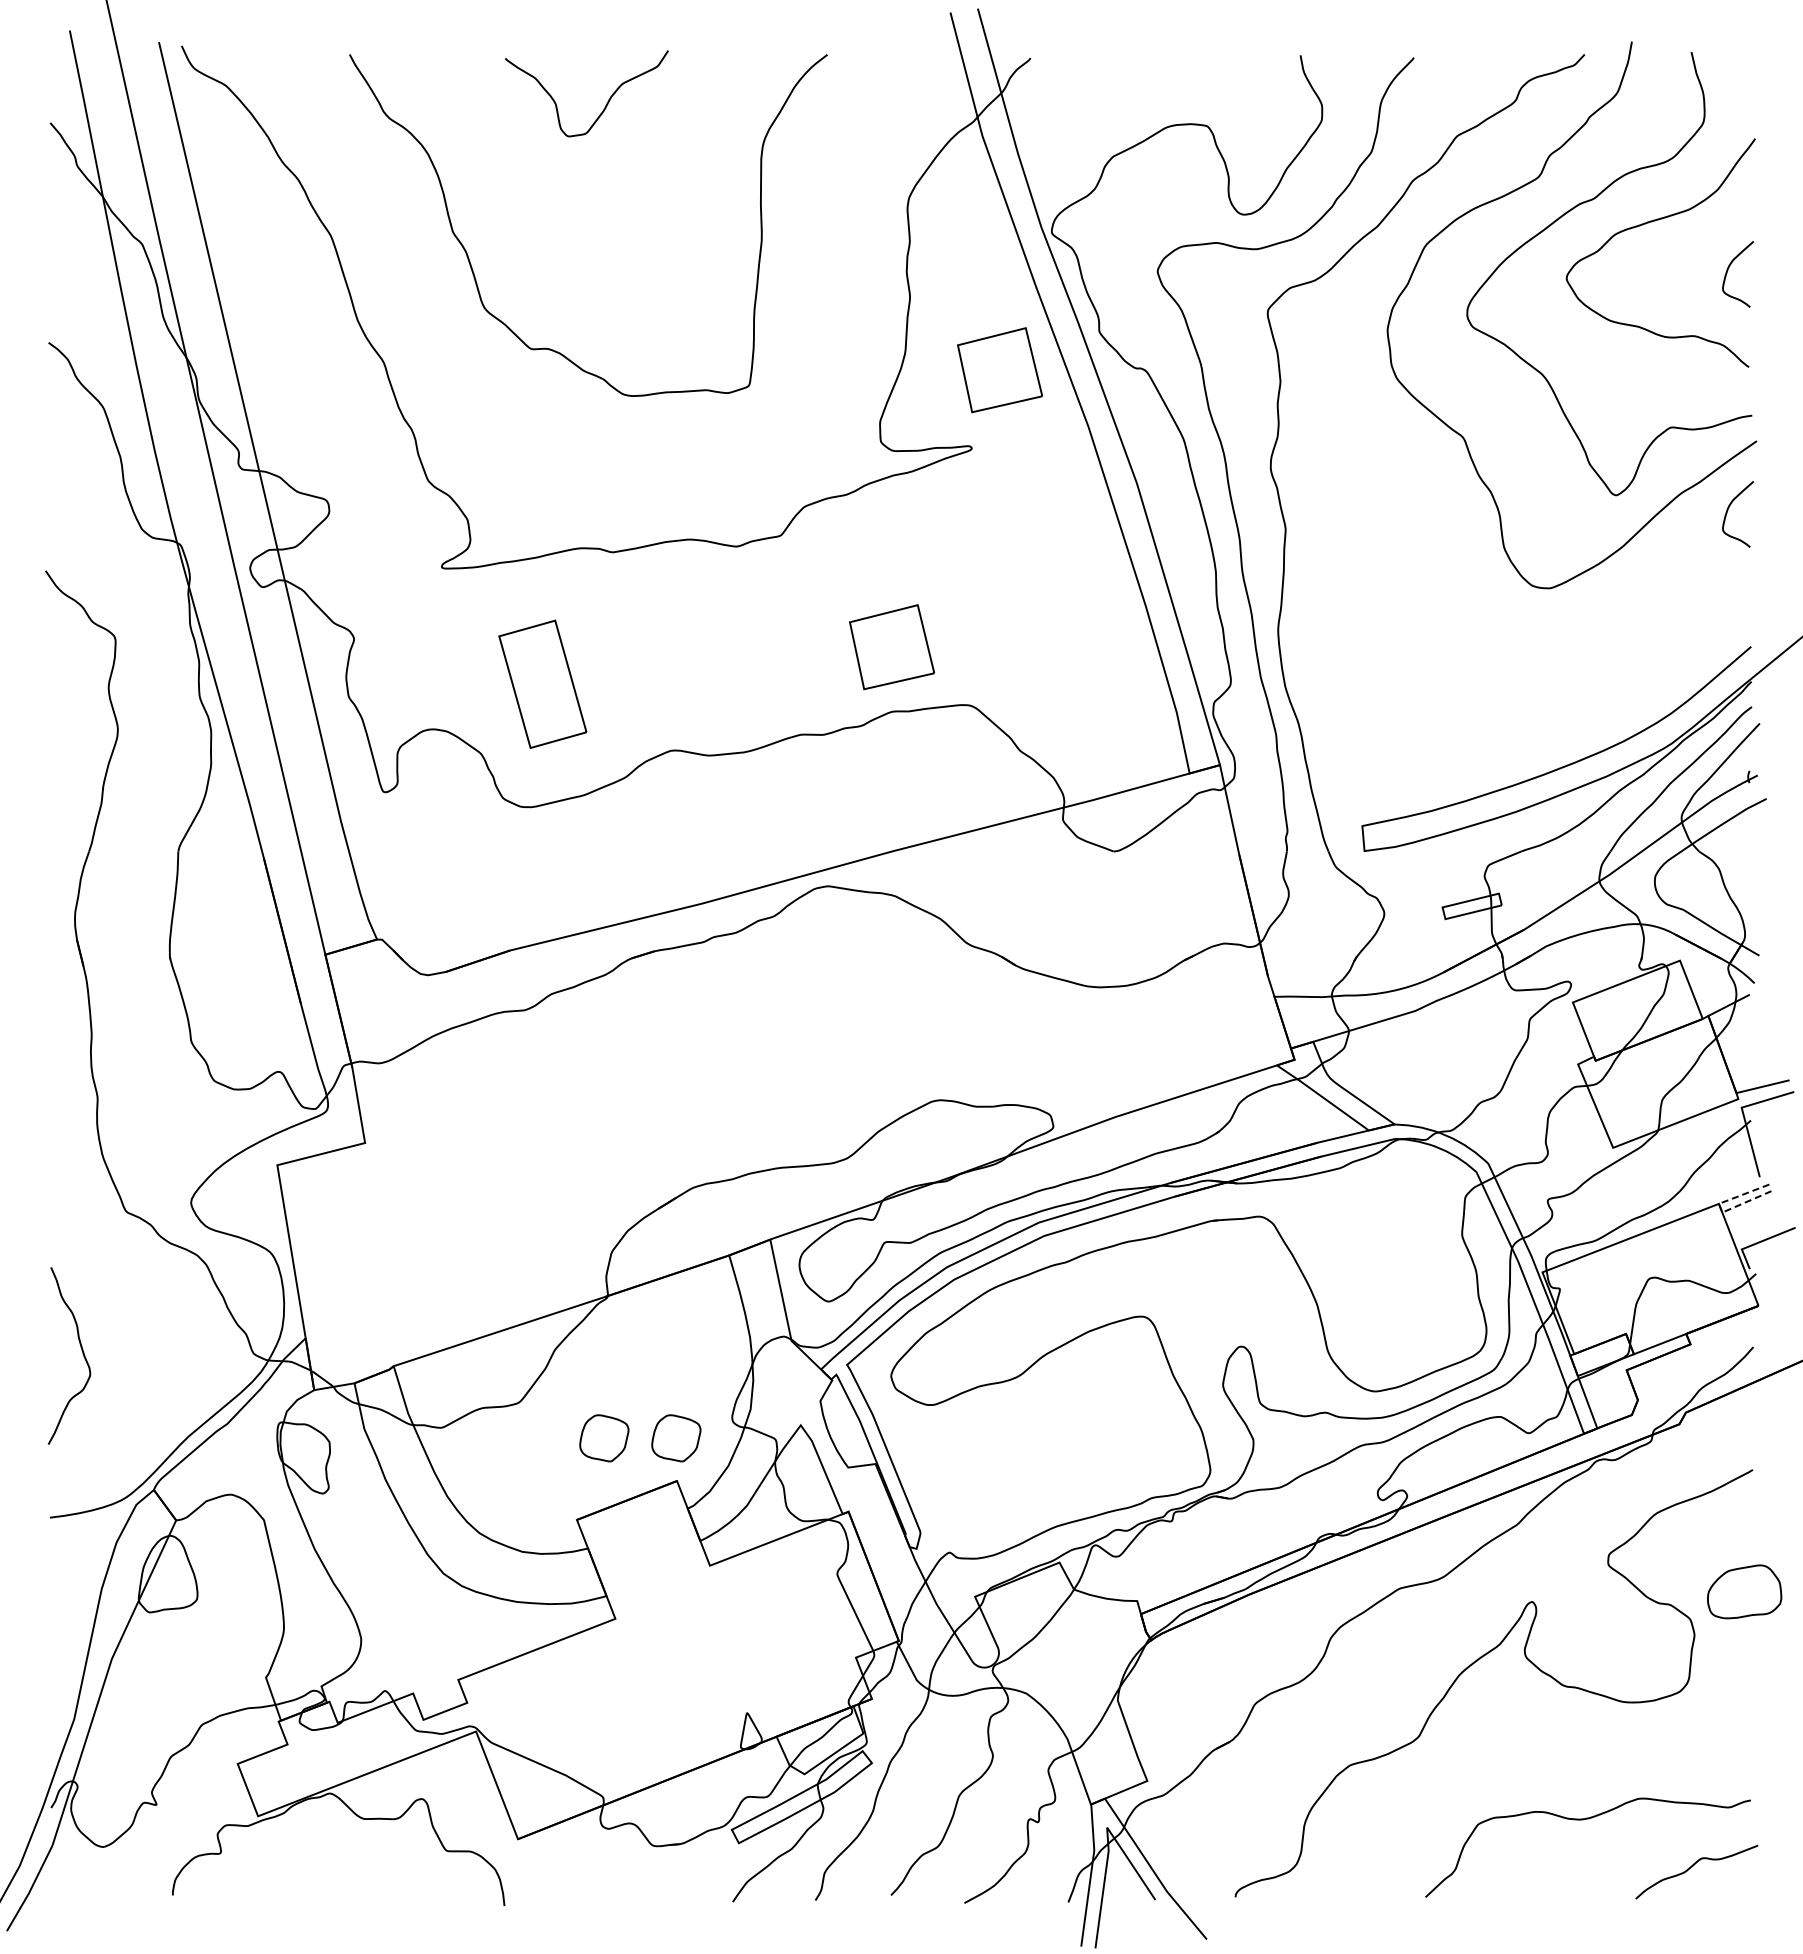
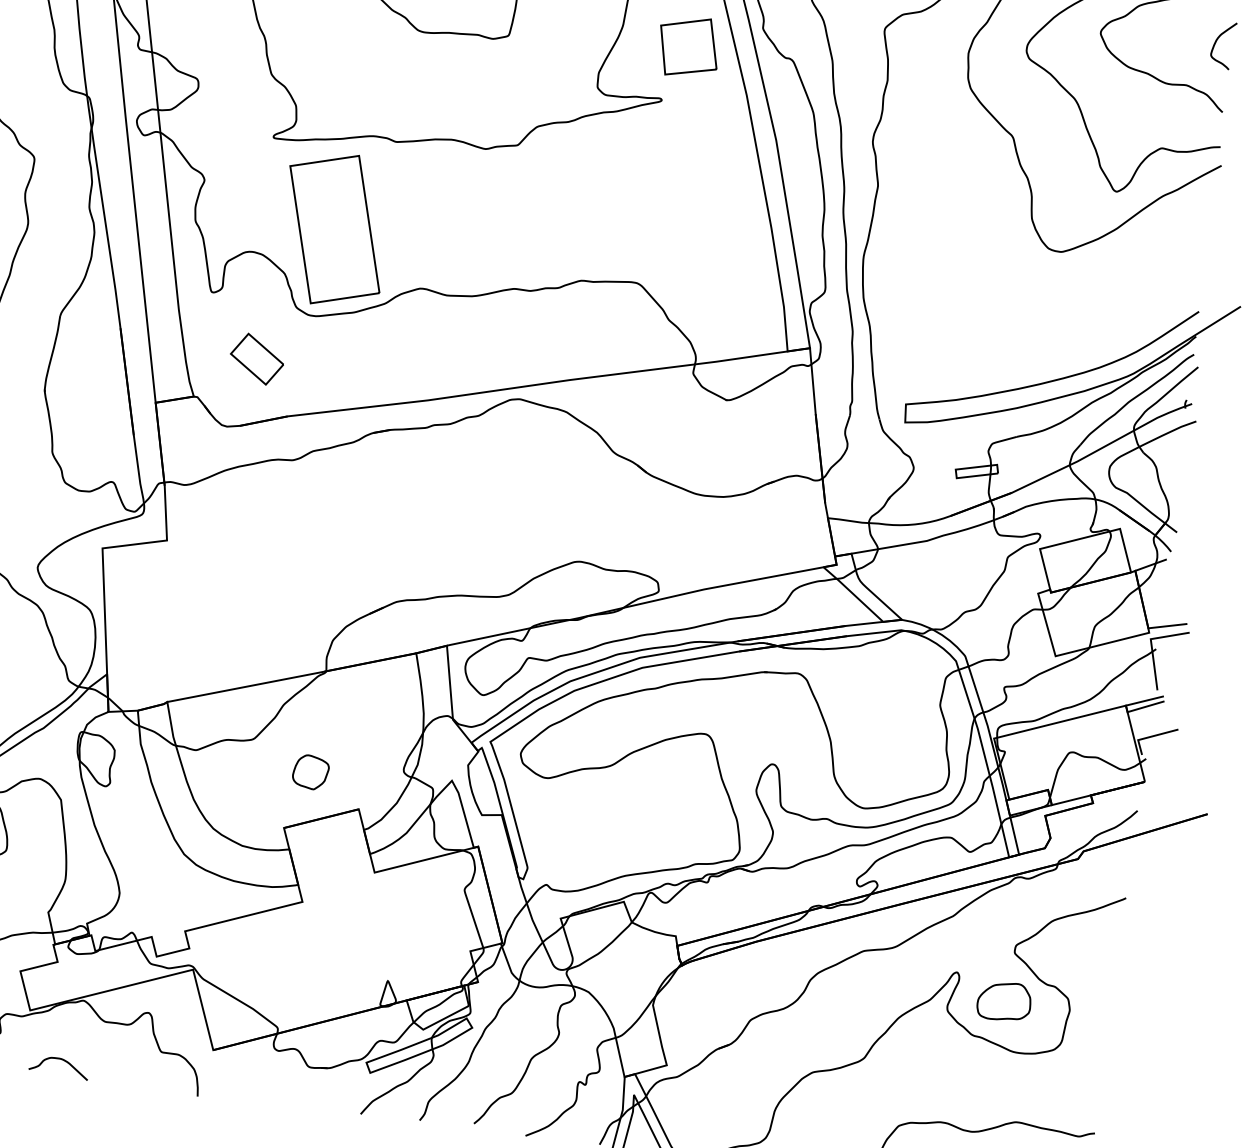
curve: (1728, 510) -> (1195, 212), removed
part: (892, 647) -> (587, 234), removed
part: (542, 684) -> (334, 229), size x1.67
part: (457, 876) -> (256, 358), added
line: (1720, 1207) -> (1126, 708), dashed -> solid
part: (676, 1438) -> (362, 778), removed
part: (1744, 1591) -> (1004, 1001), moved
curve: (310, 1879) -> (61, 1060), added

